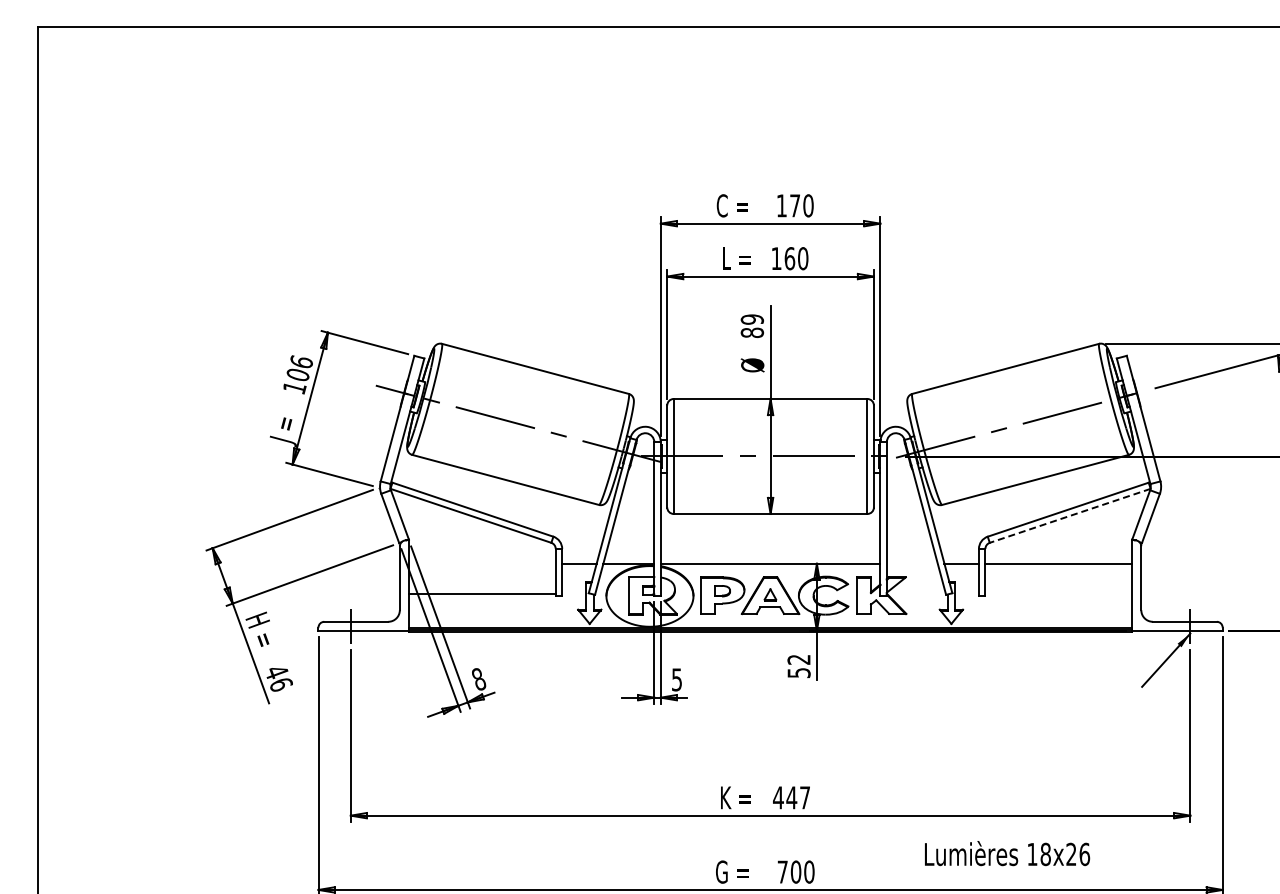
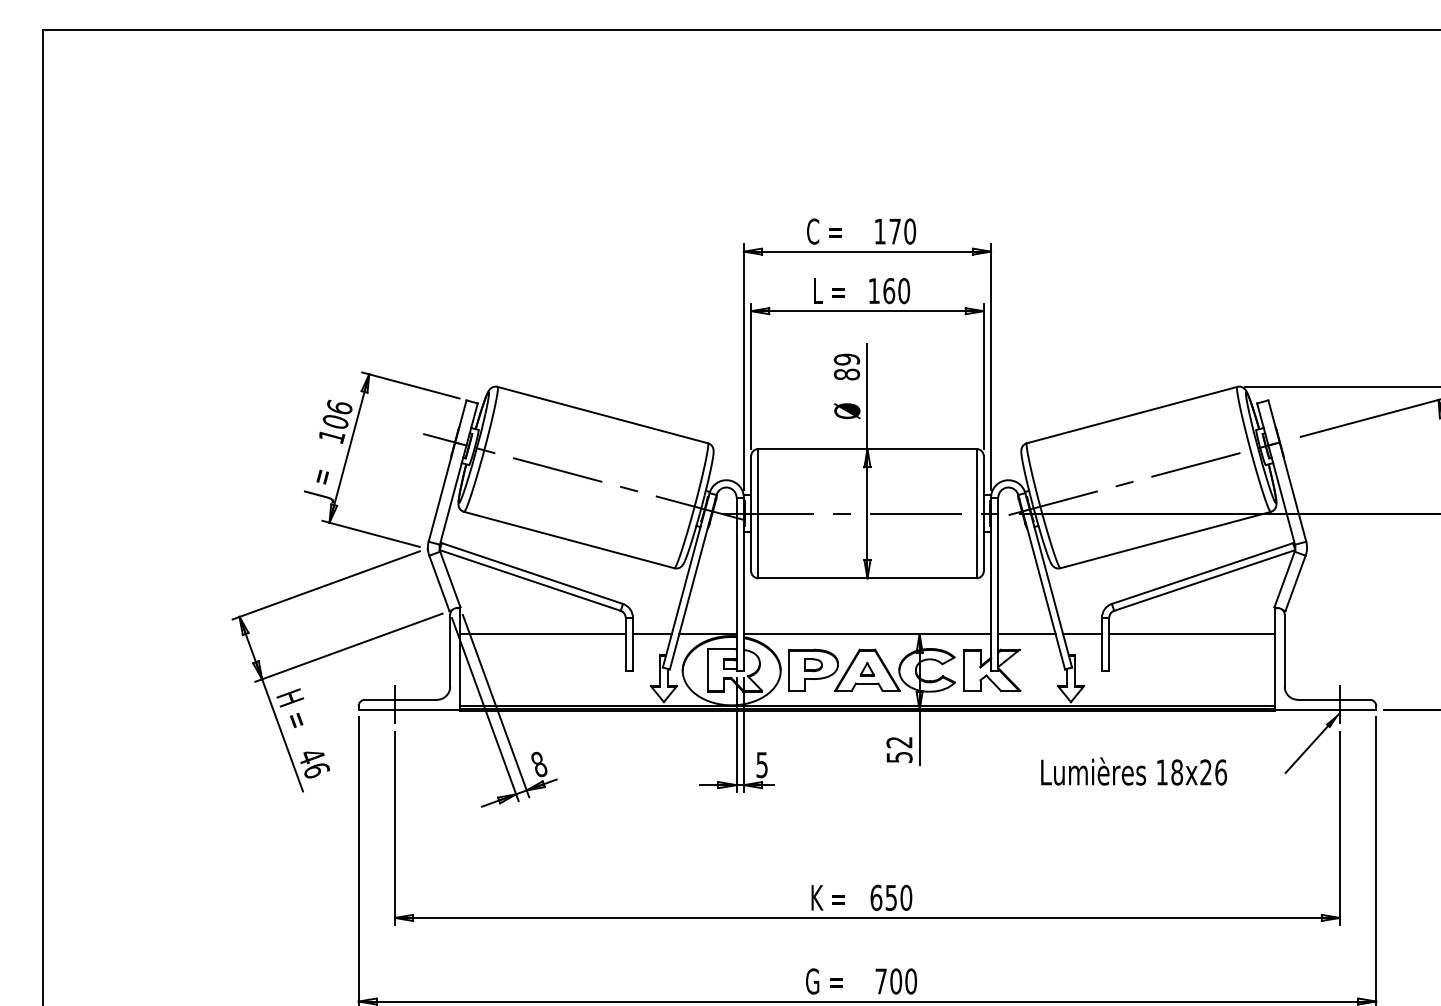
line: (1070, 515) -> (1205, 580), dashed -> solid
line: (911, 563) -> (1026, 634), added
line: (481, 593) -> (542, 634), moved
text: (791, 797) -> (891, 897), 447 -> 650
text: (1007, 853) -> (1134, 771), moved

